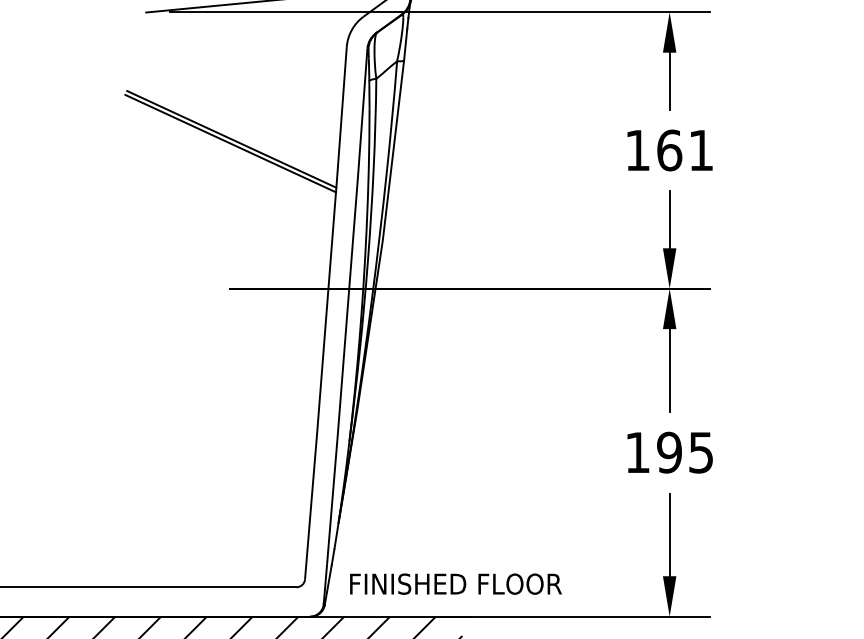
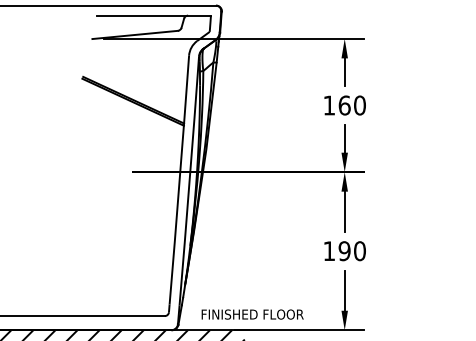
text: (700, 150) -> (359, 105), 161 -> 160
text: (700, 453) -> (359, 251), 195 -> 190
text: (455, 584) -> (252, 314), moved

